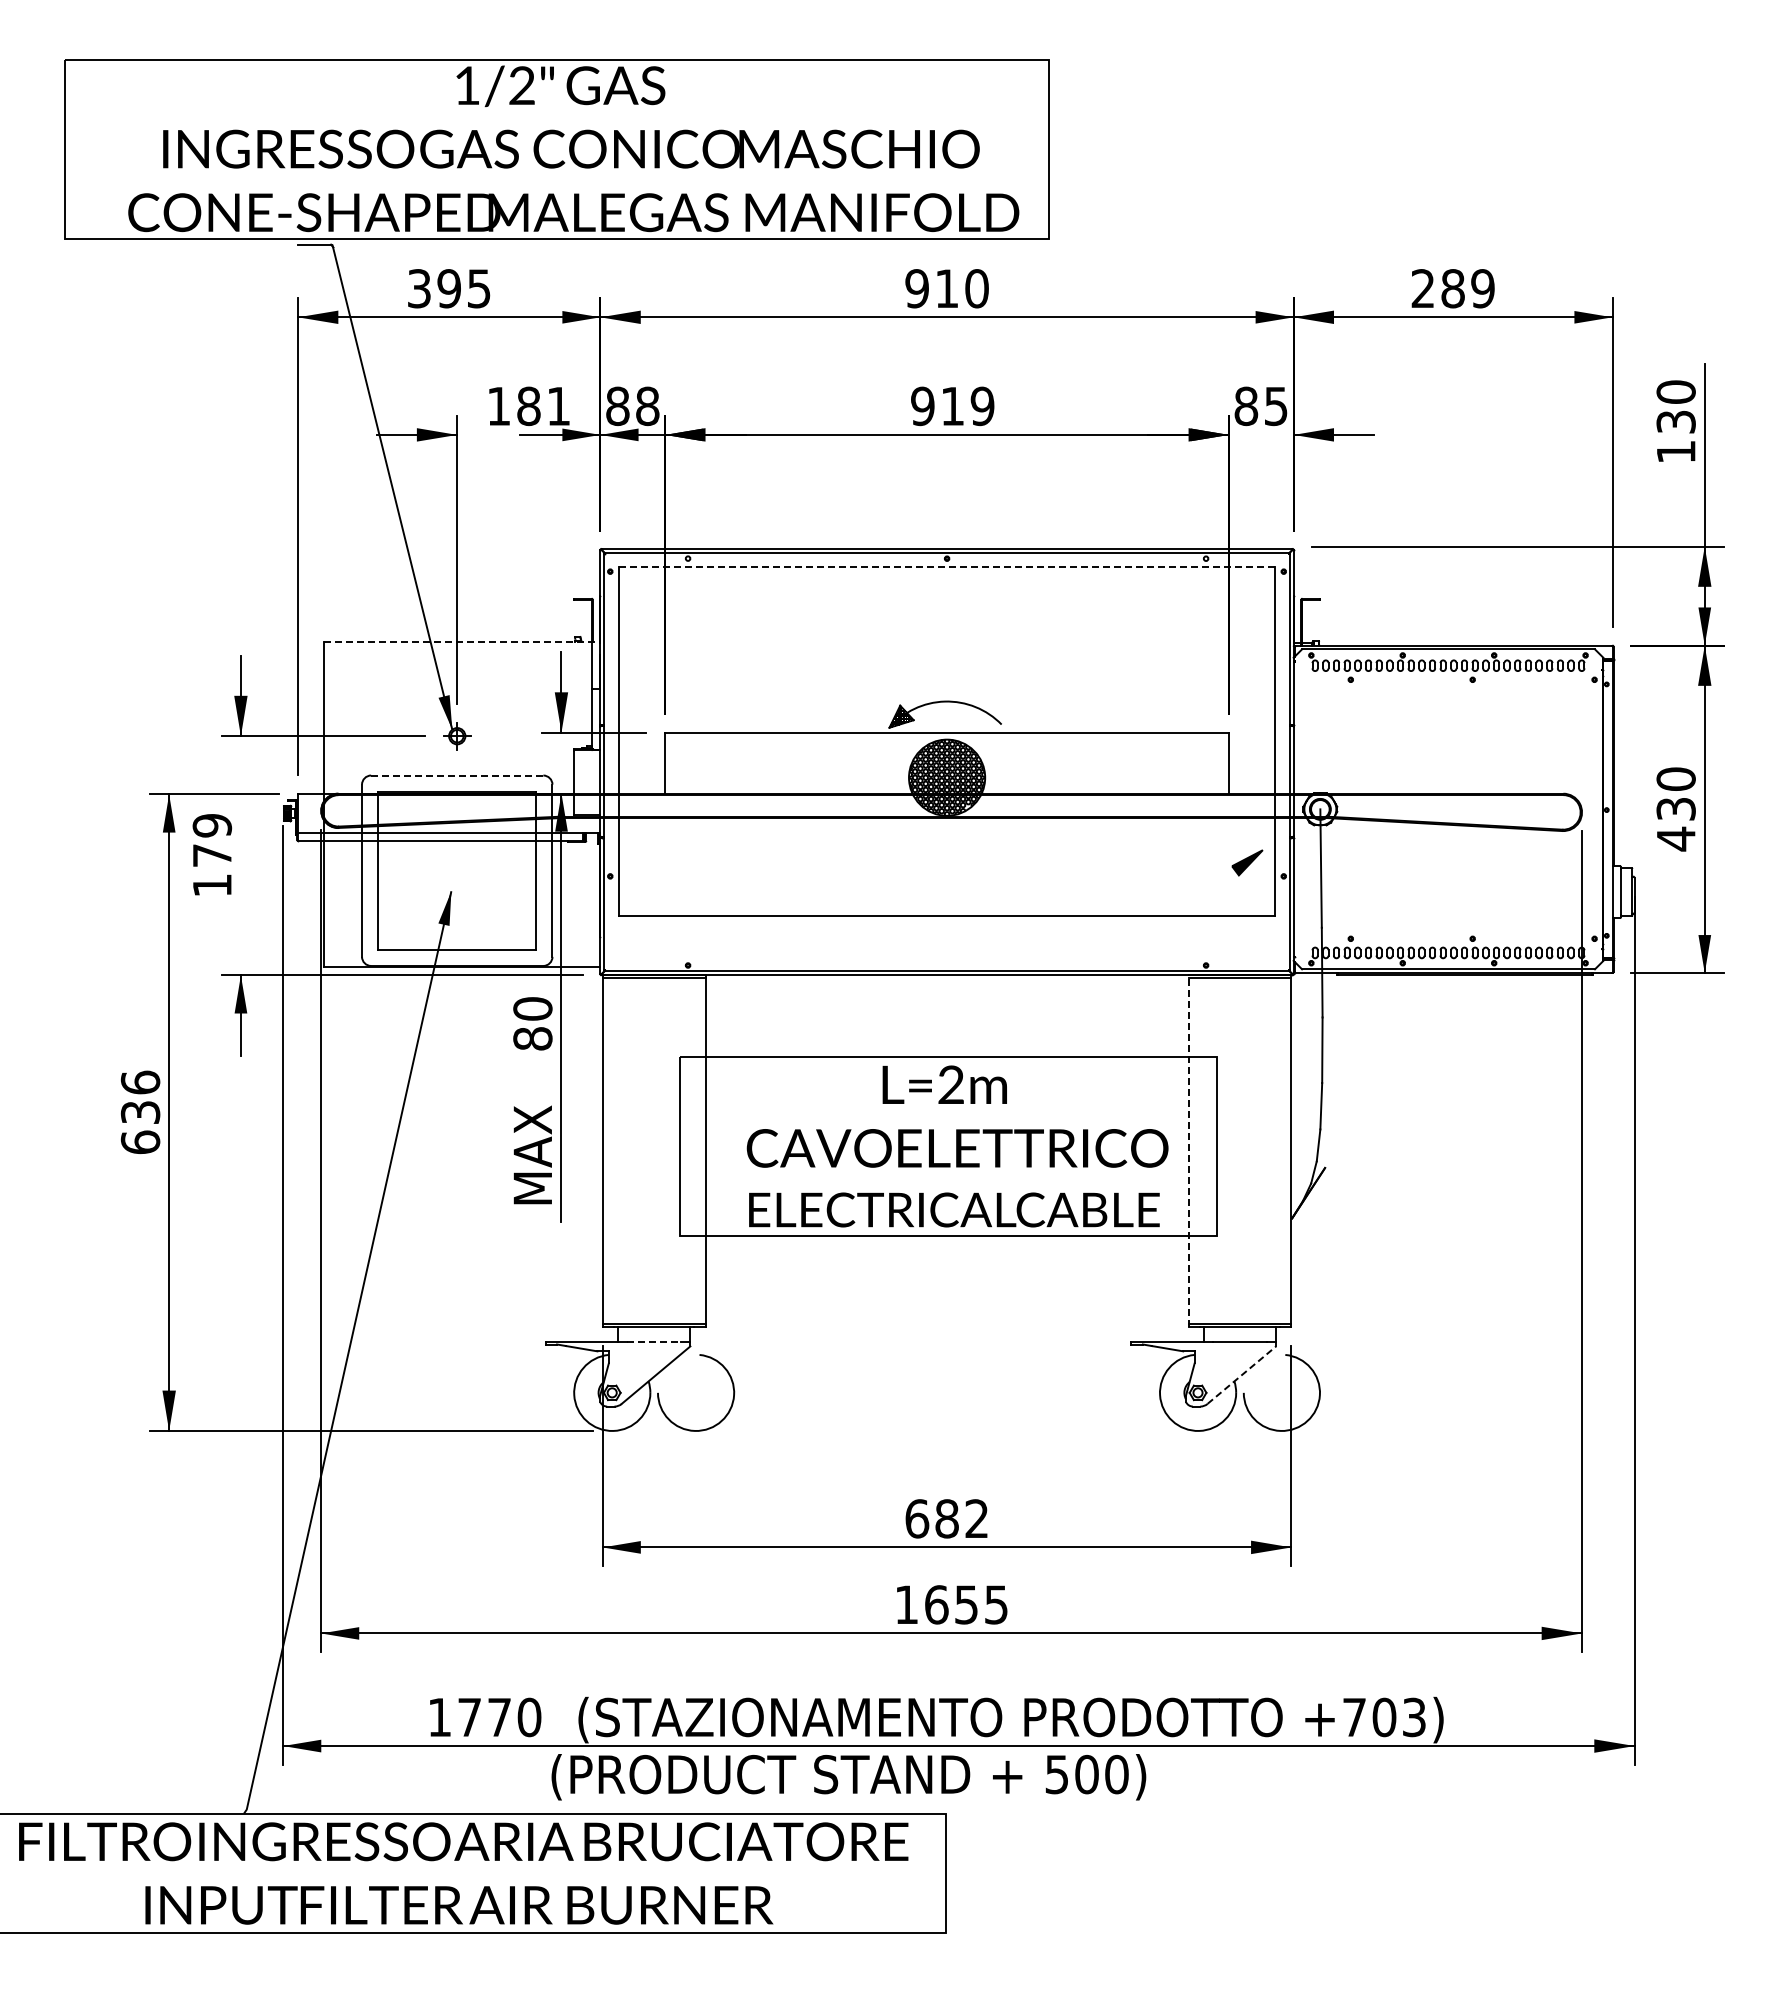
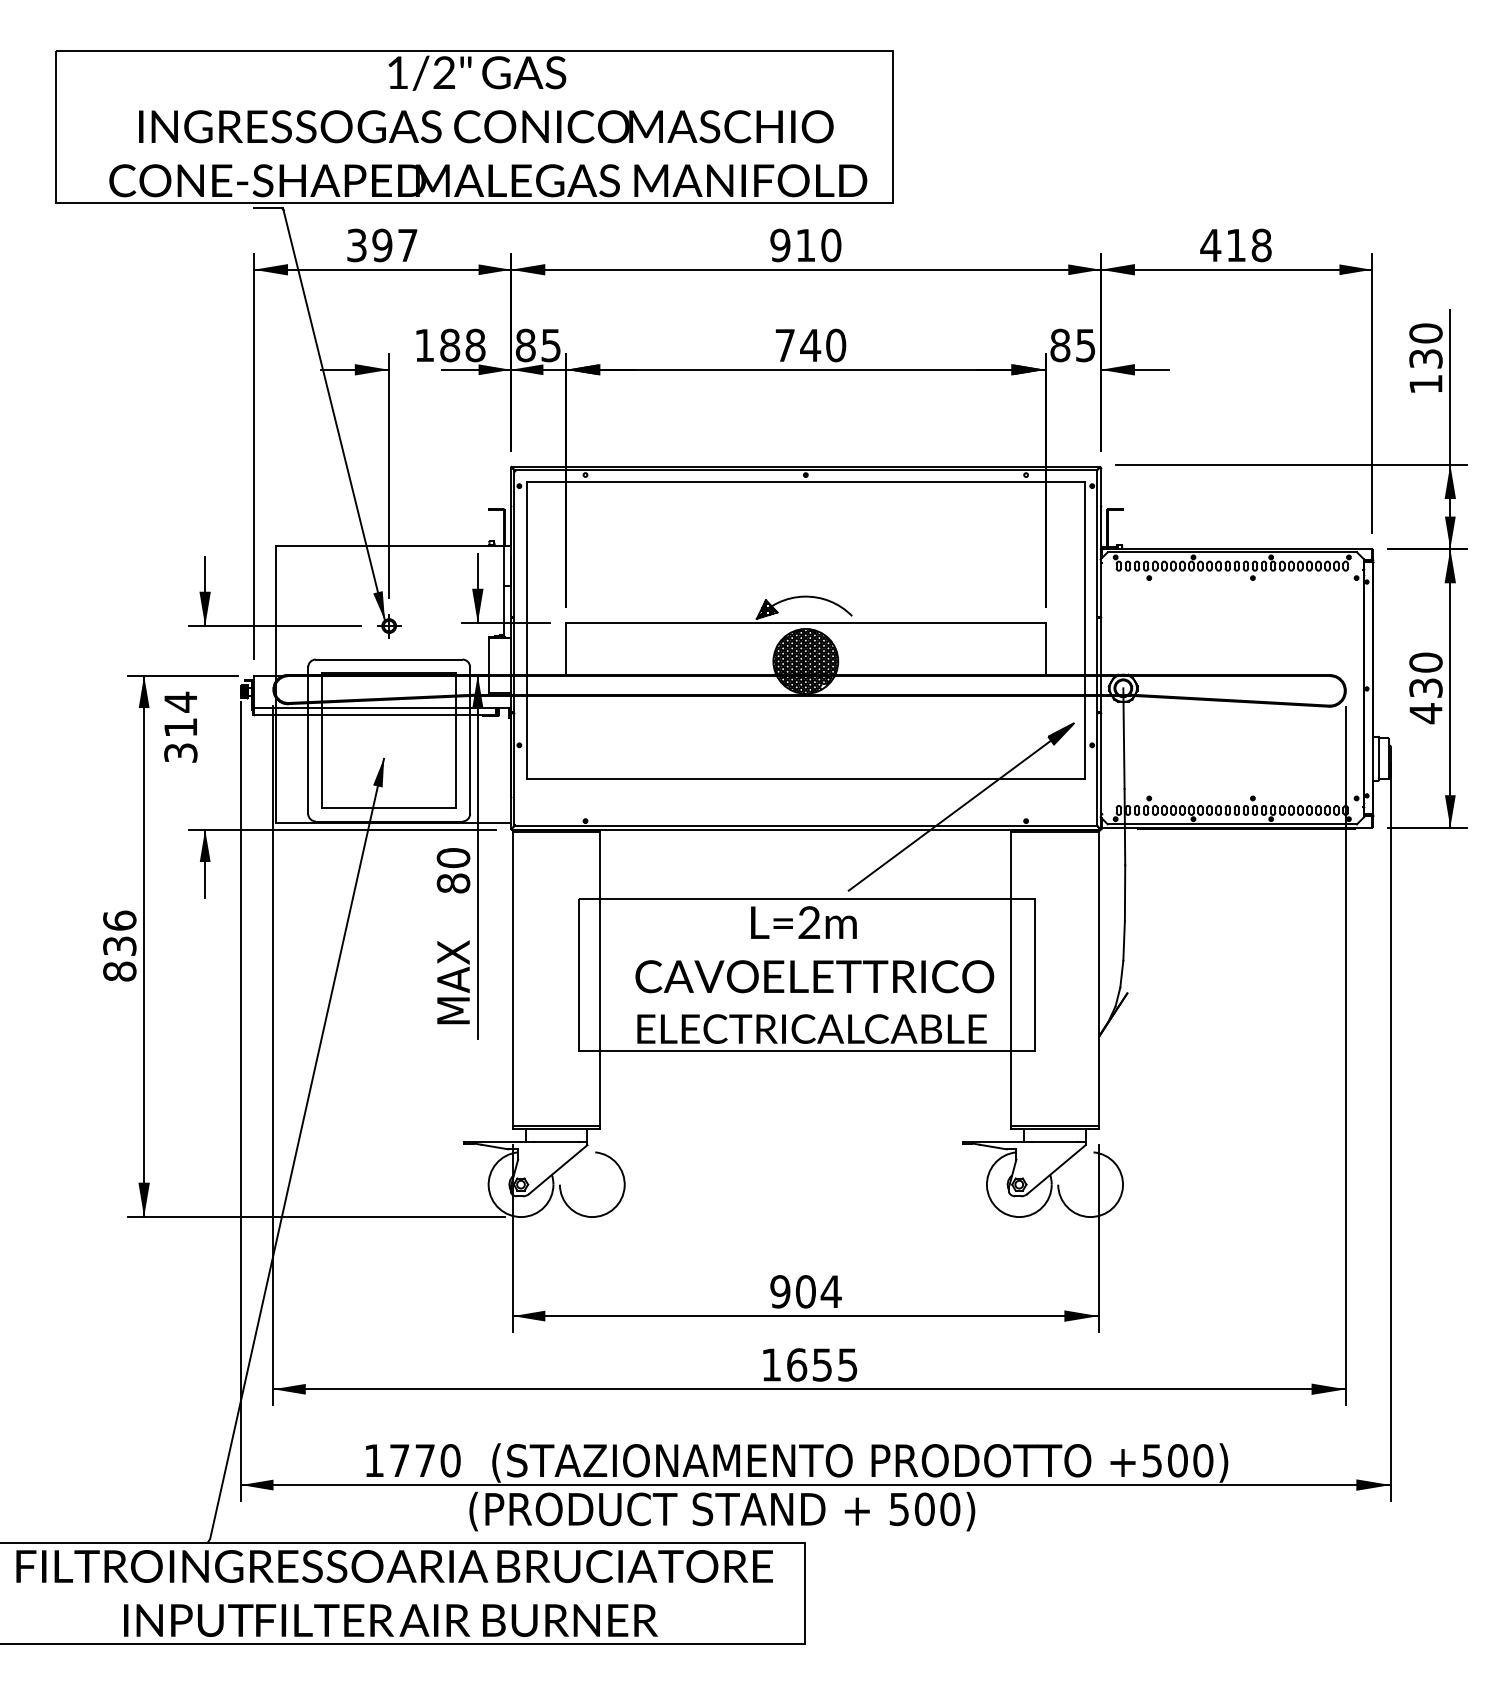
text: (479, 288) -> (408, 245), 395 -> 397
text: (1452, 288) -> (1235, 245), 289 -> 418
text: (558, 406) -> (475, 345), 181 -> 188
text: (647, 406) -> (551, 345), 88 -> 85
text: (952, 406) -> (810, 345), 919 -> 740
line: (946, 566) -> (805, 481), dashed -> solid
line: (462, 641) -> (393, 545), dashed -> solid
line: (457, 775) -> (389, 659), dashed -> solid
text: (212, 854) -> (180, 726), 179 -> 314
line: (1116, 958) -> (949, 815), added
text: (140, 1142) -> (119, 971), 636 -> 836
line: (1188, 1151) -> (1011, 979), dashed -> solid
line: (654, 1342) -> (556, 1141), dashed -> solid
line: (1241, 1375) -> (1056, 1169), dashed -> solid
text: (947, 1518) -> (806, 1291), 682 -> 904
text: (1384, 1717) -> (1177, 1460), +703) -> +500)

